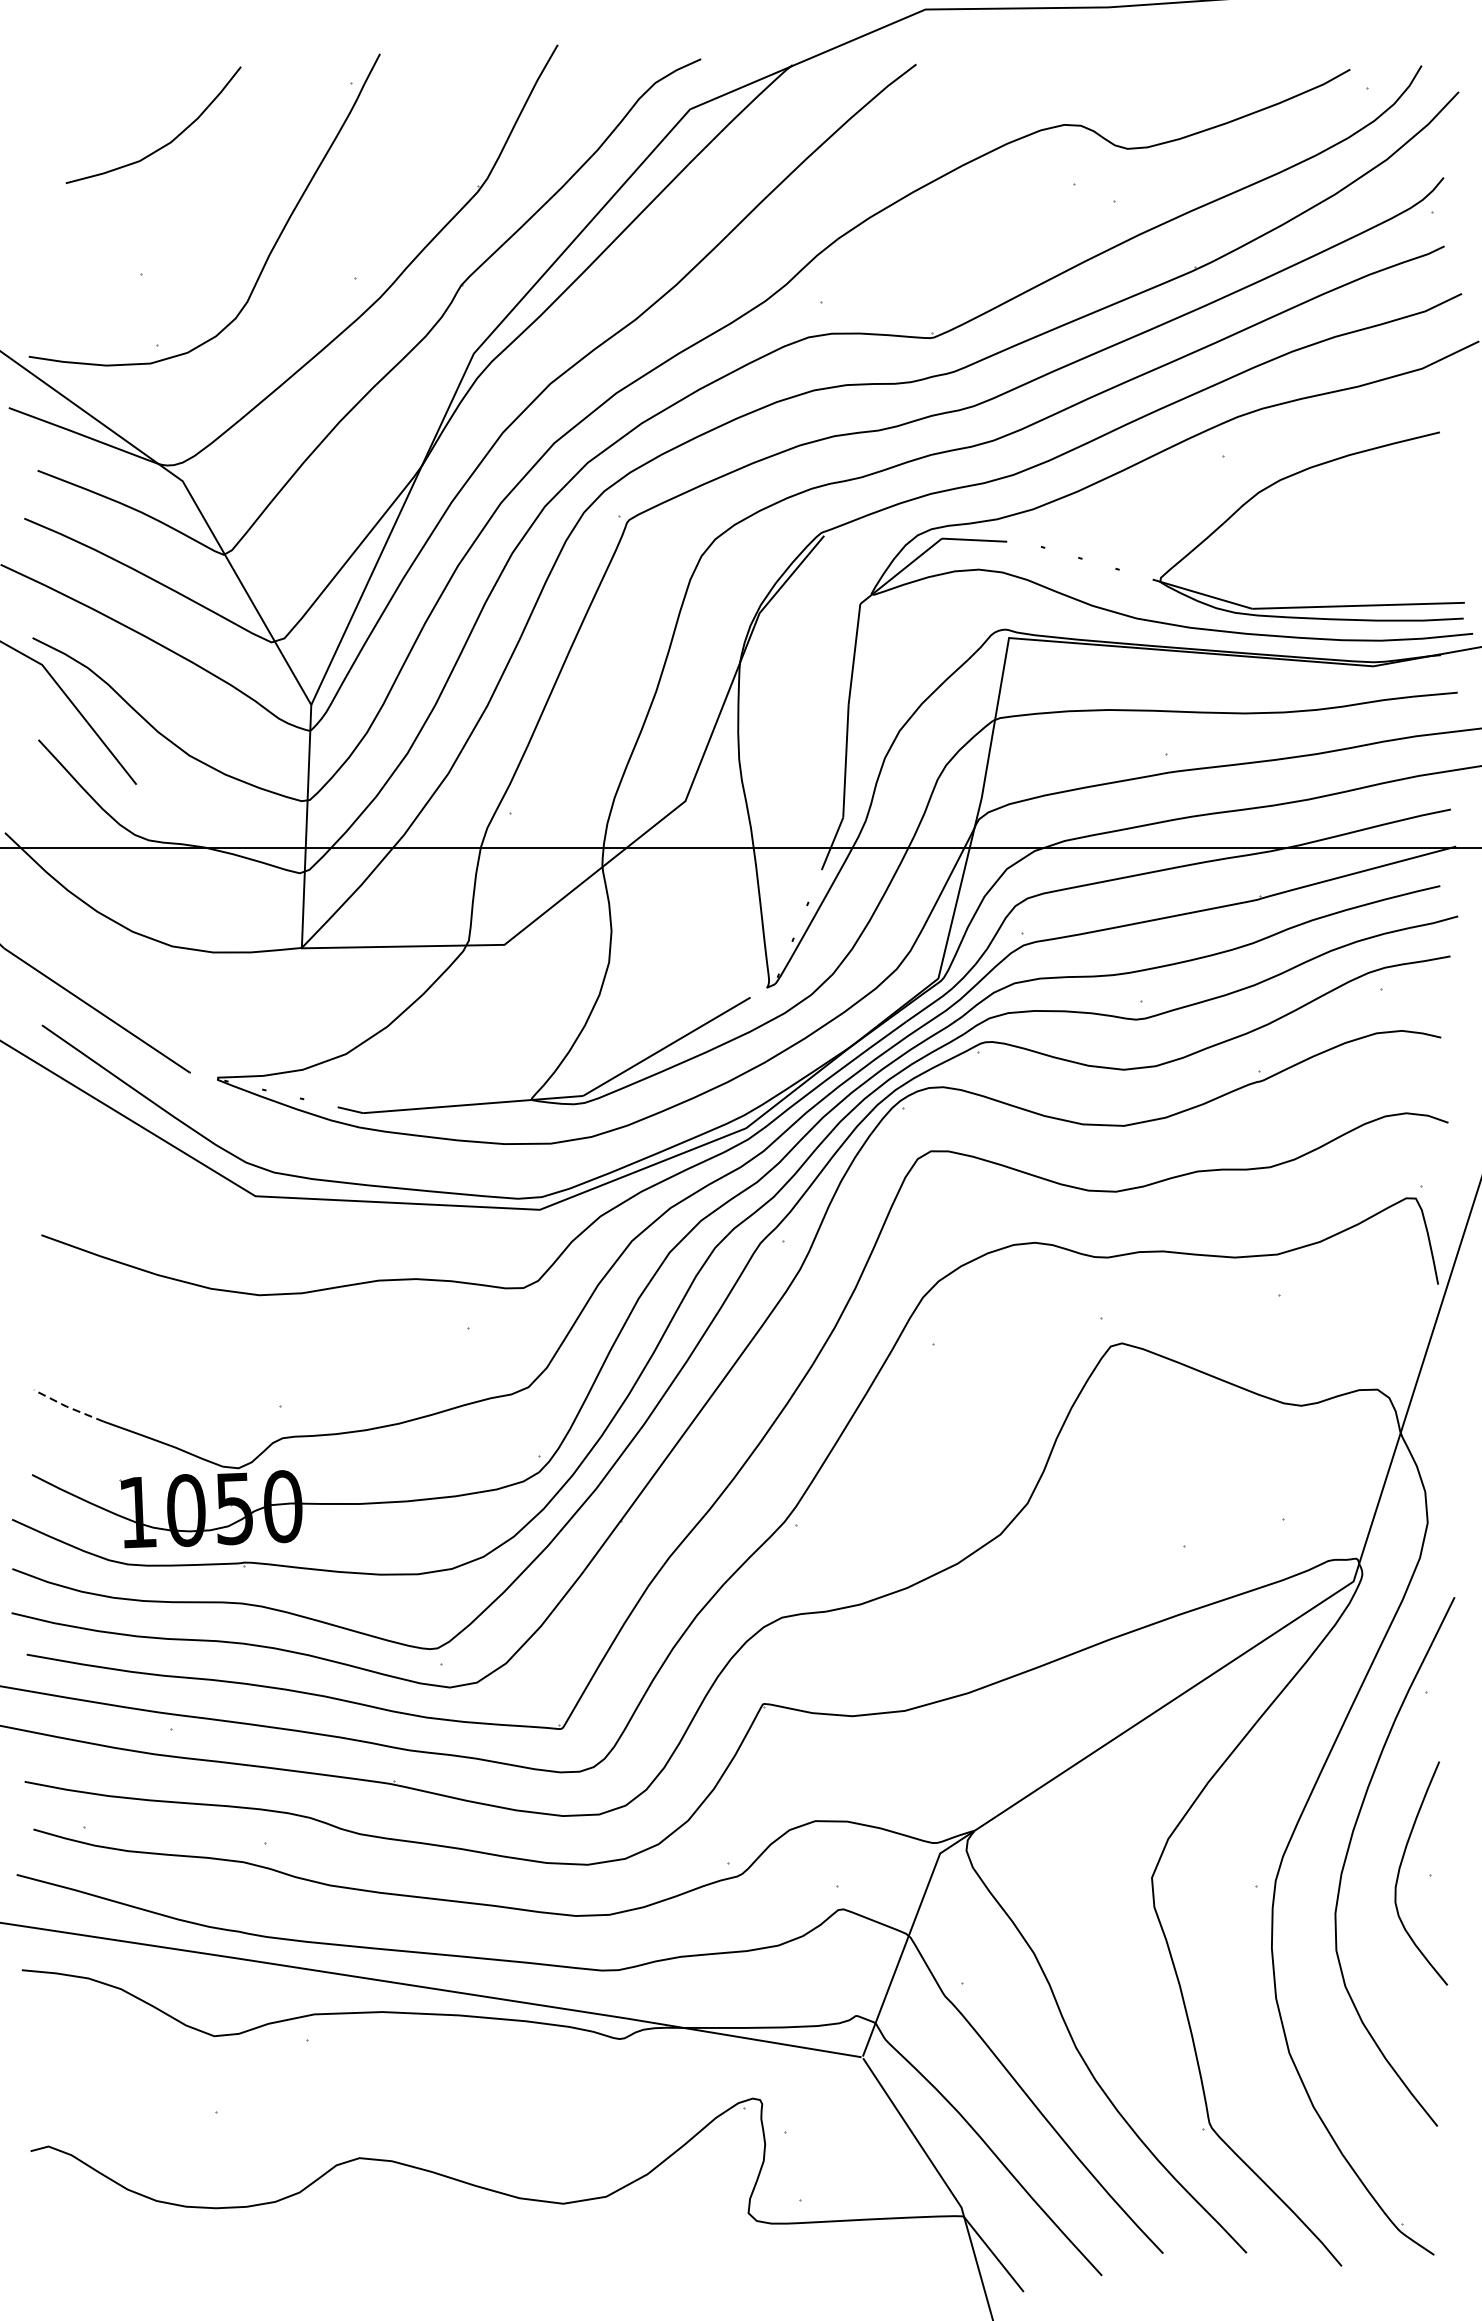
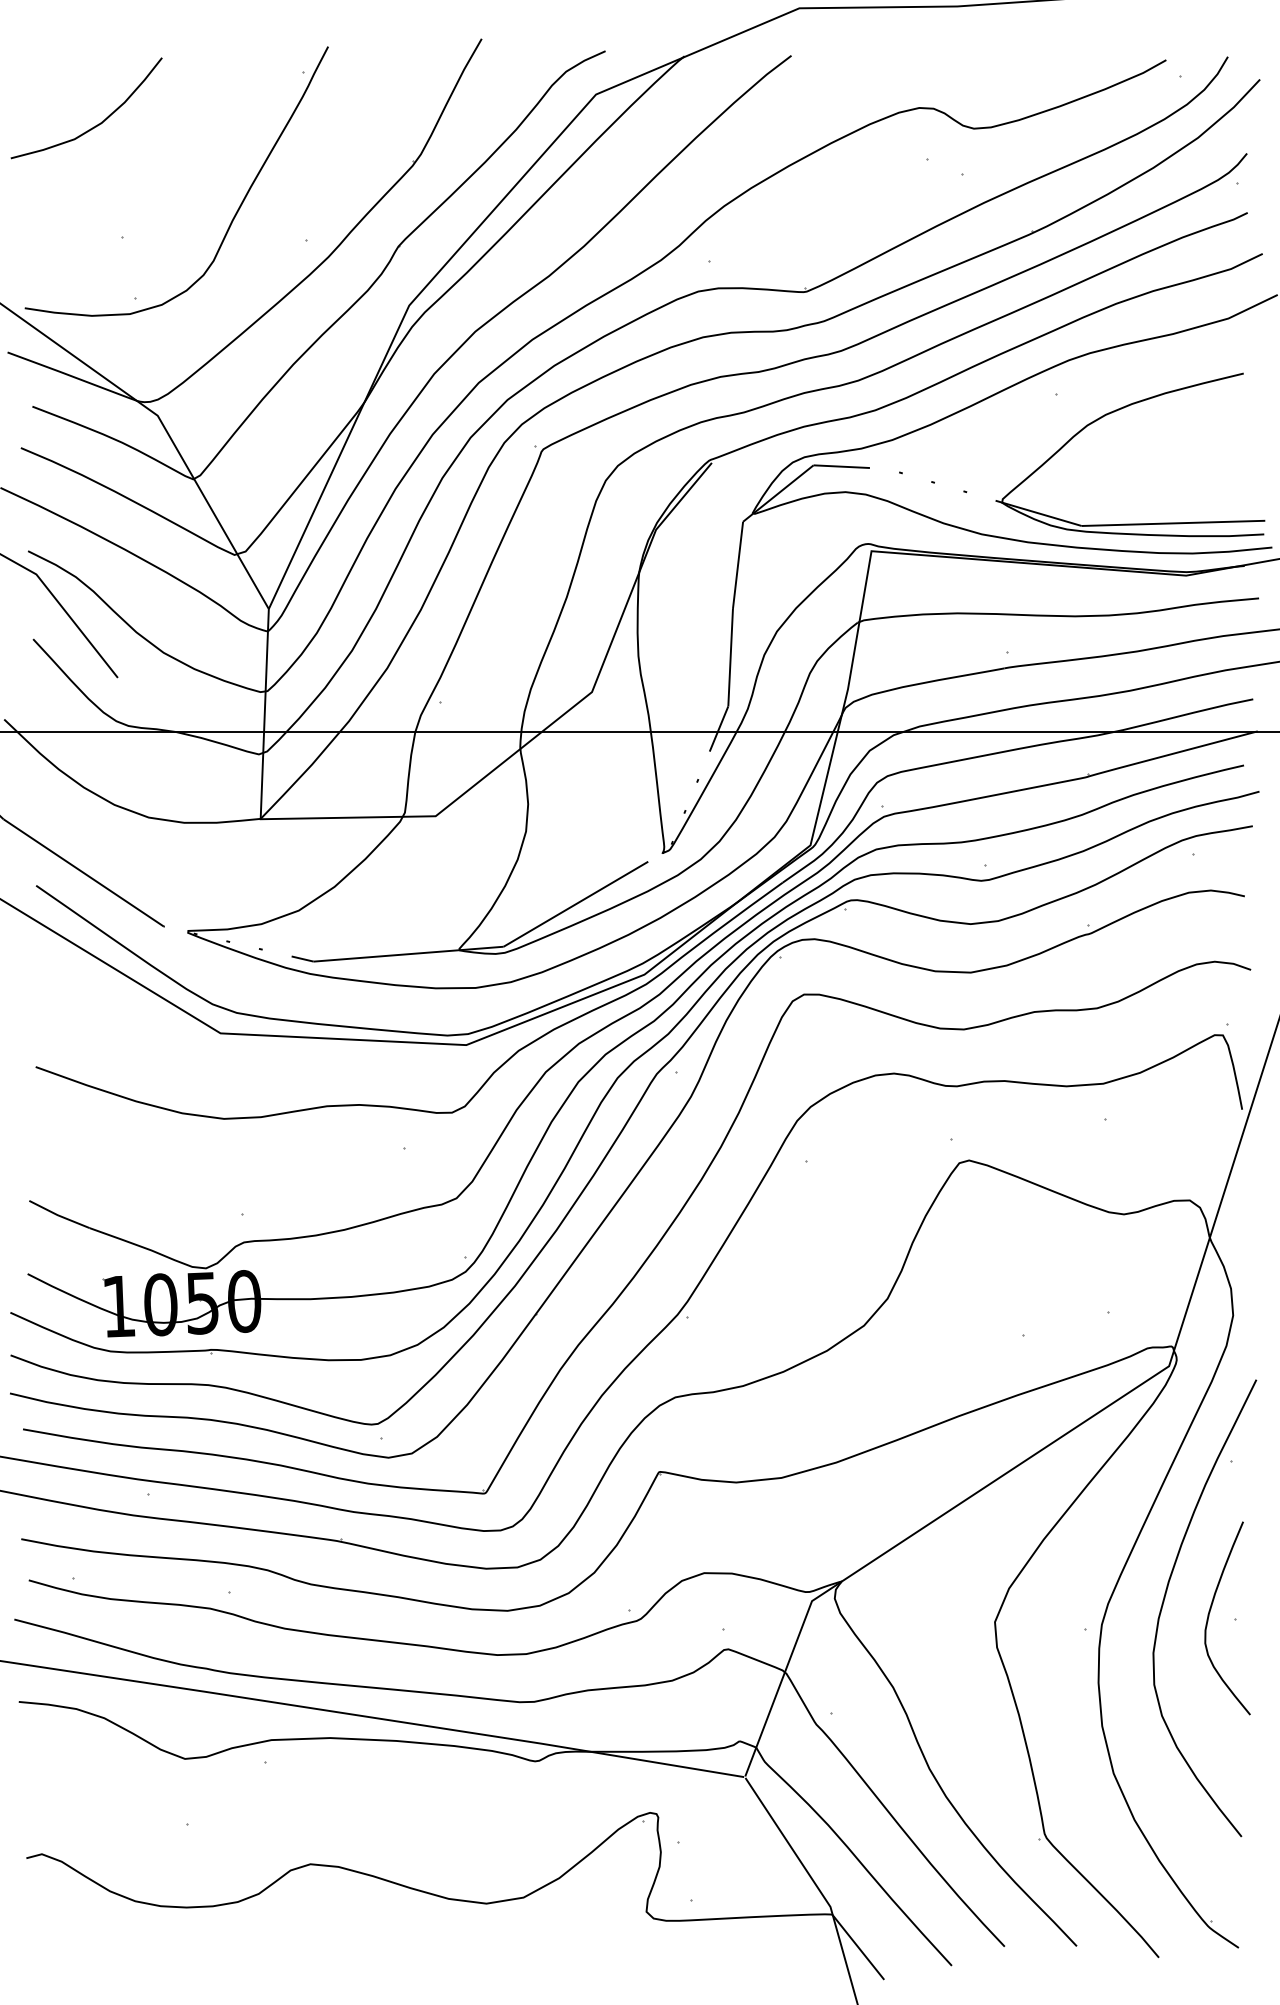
curve: (167, 142) -> (98, 123), moved
line: (67, 1407) -> (58, 1215), dashed -> solid

